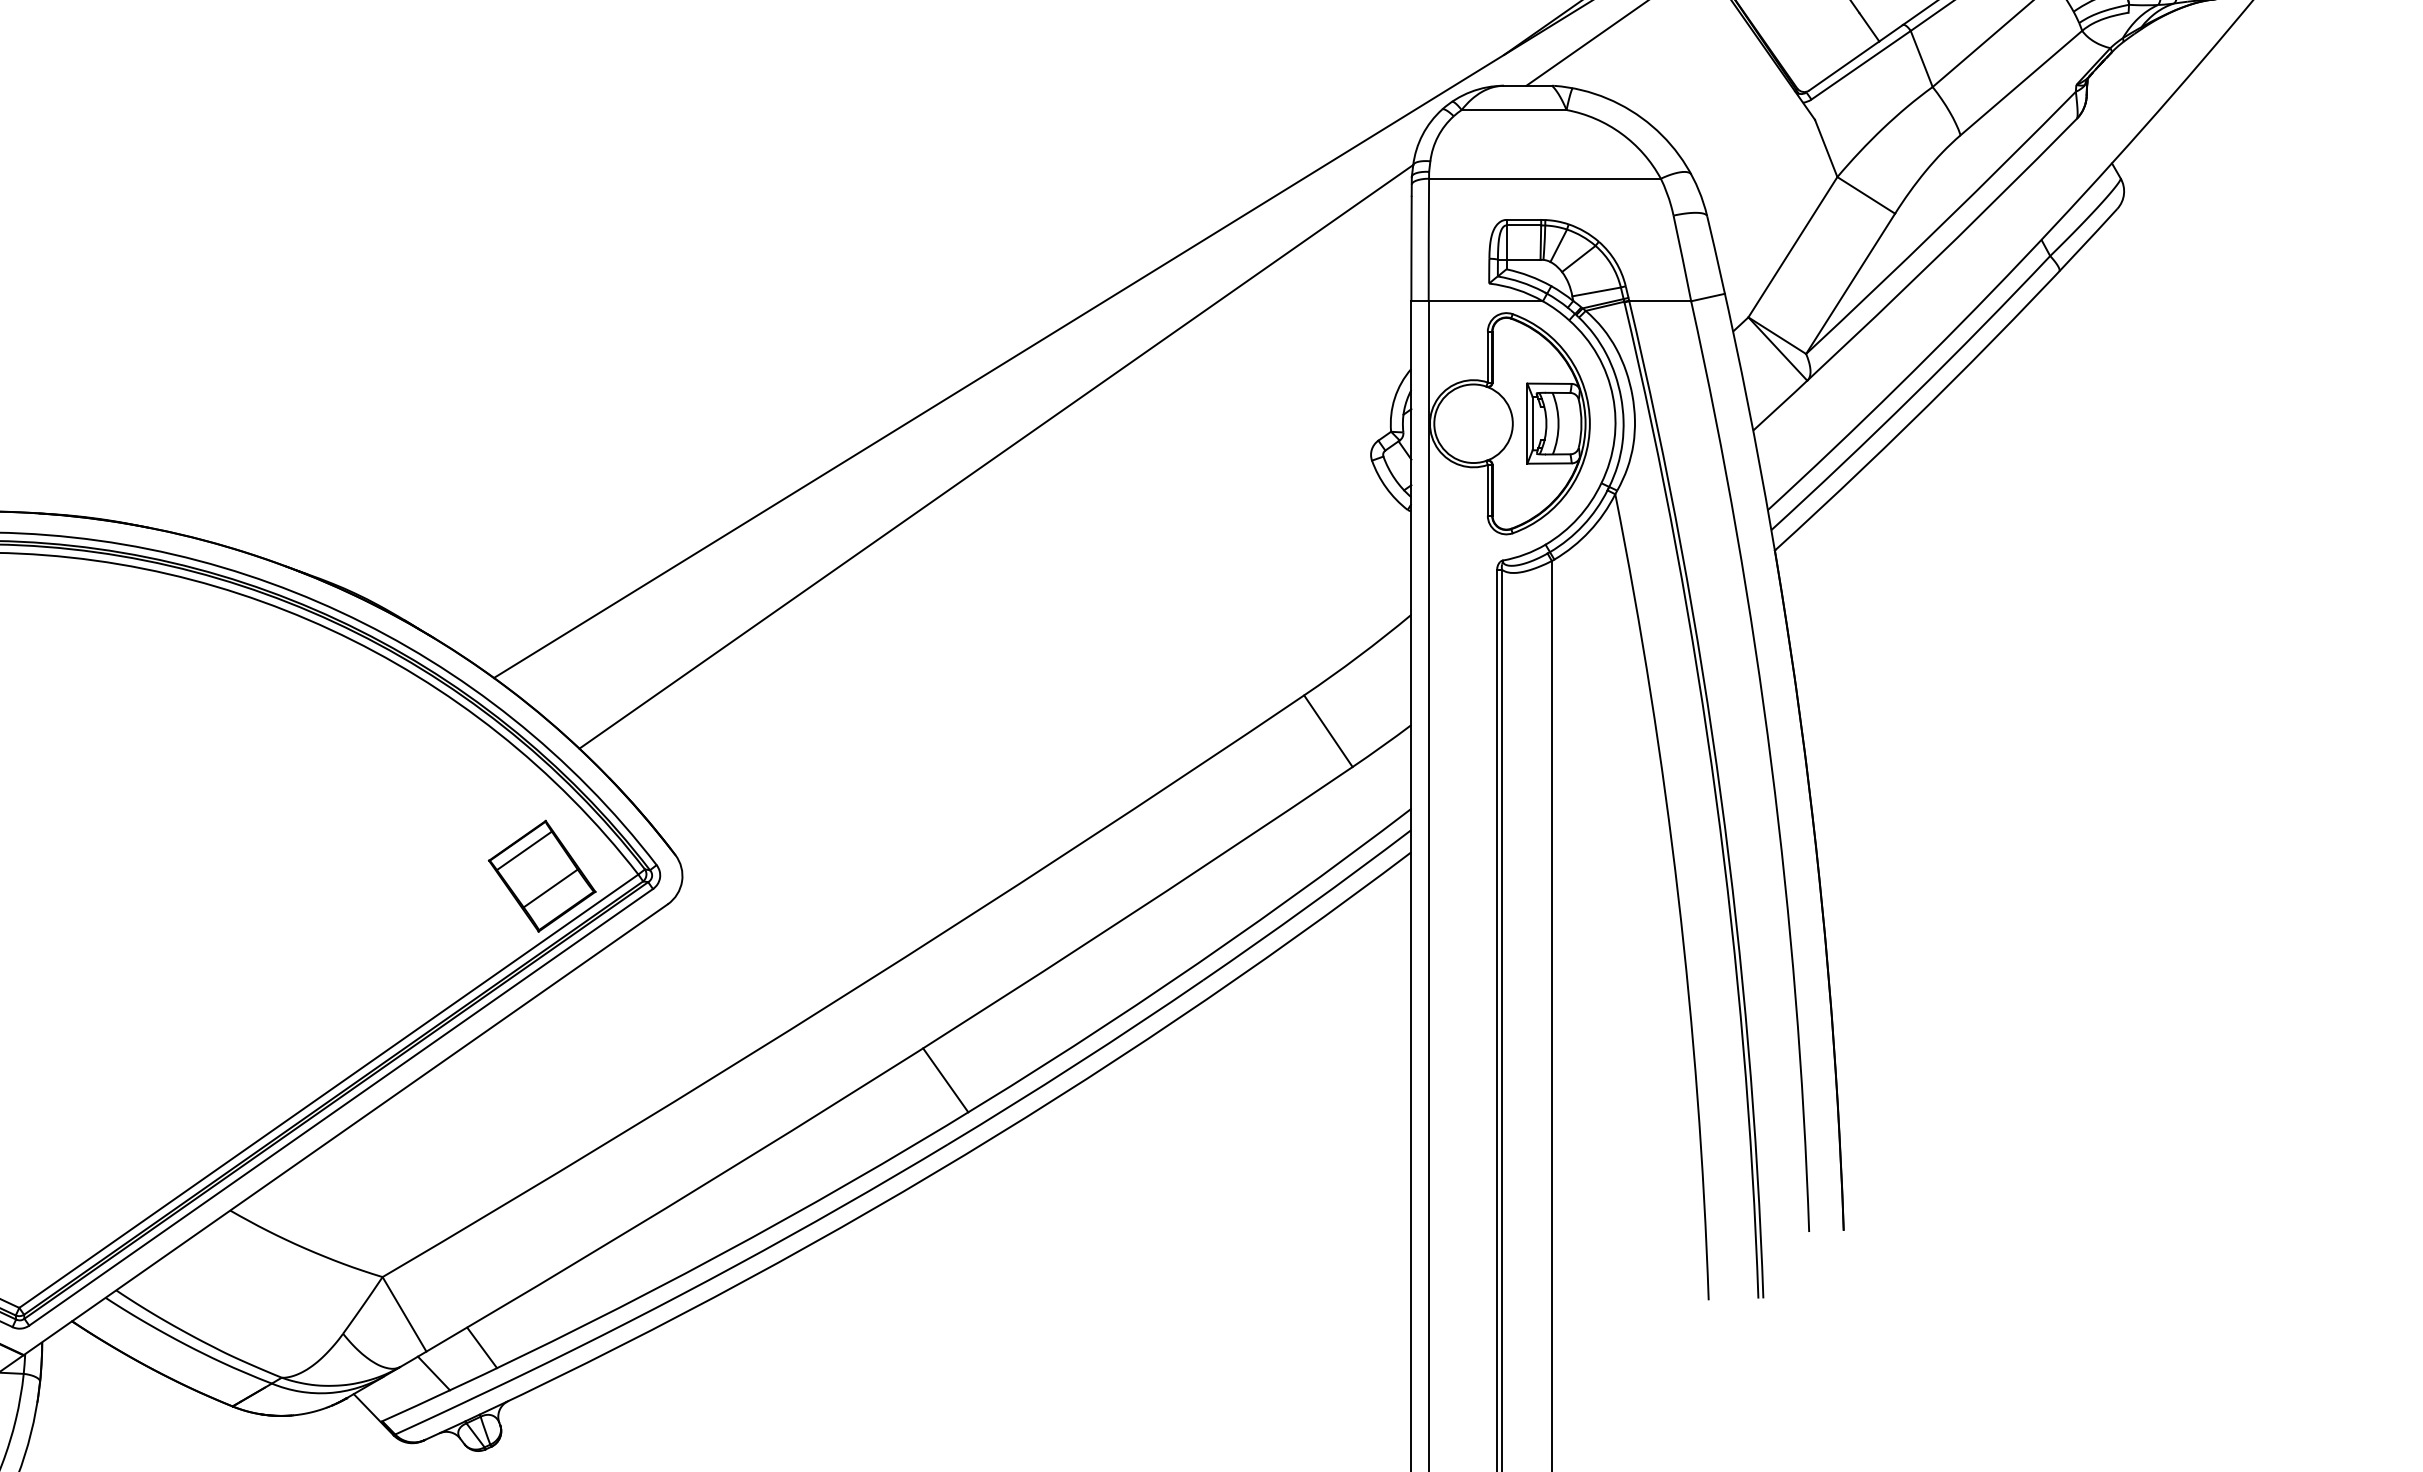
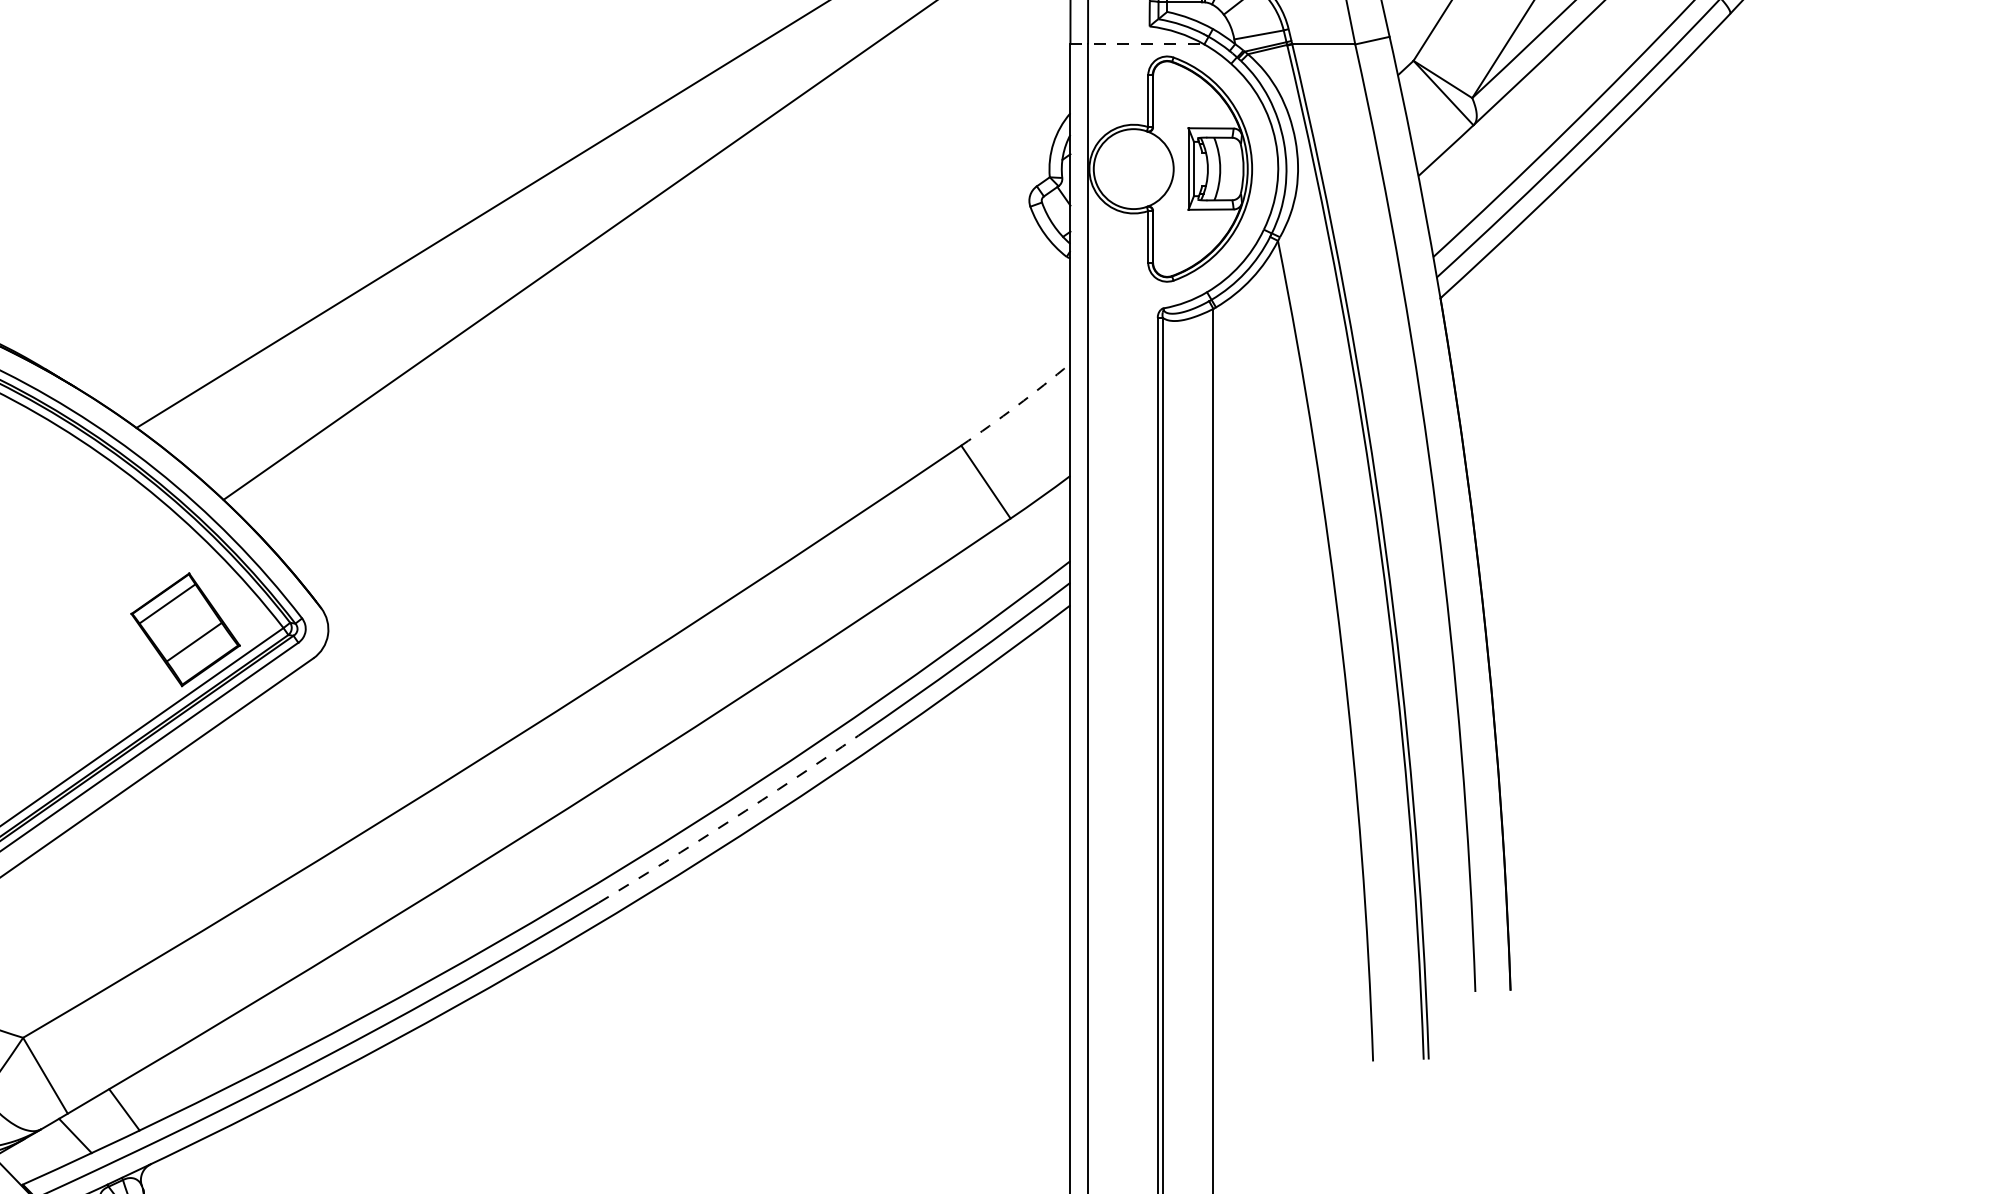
line: (1477, 301) -> (1137, 44), solid -> dashed
arc: (1358, 656) -> (1016, 406), solid -> dashed
arc: (1076, 1064) -> (729, 821), solid -> dashed
line: (945, 1080) -> (596, 837), removed

